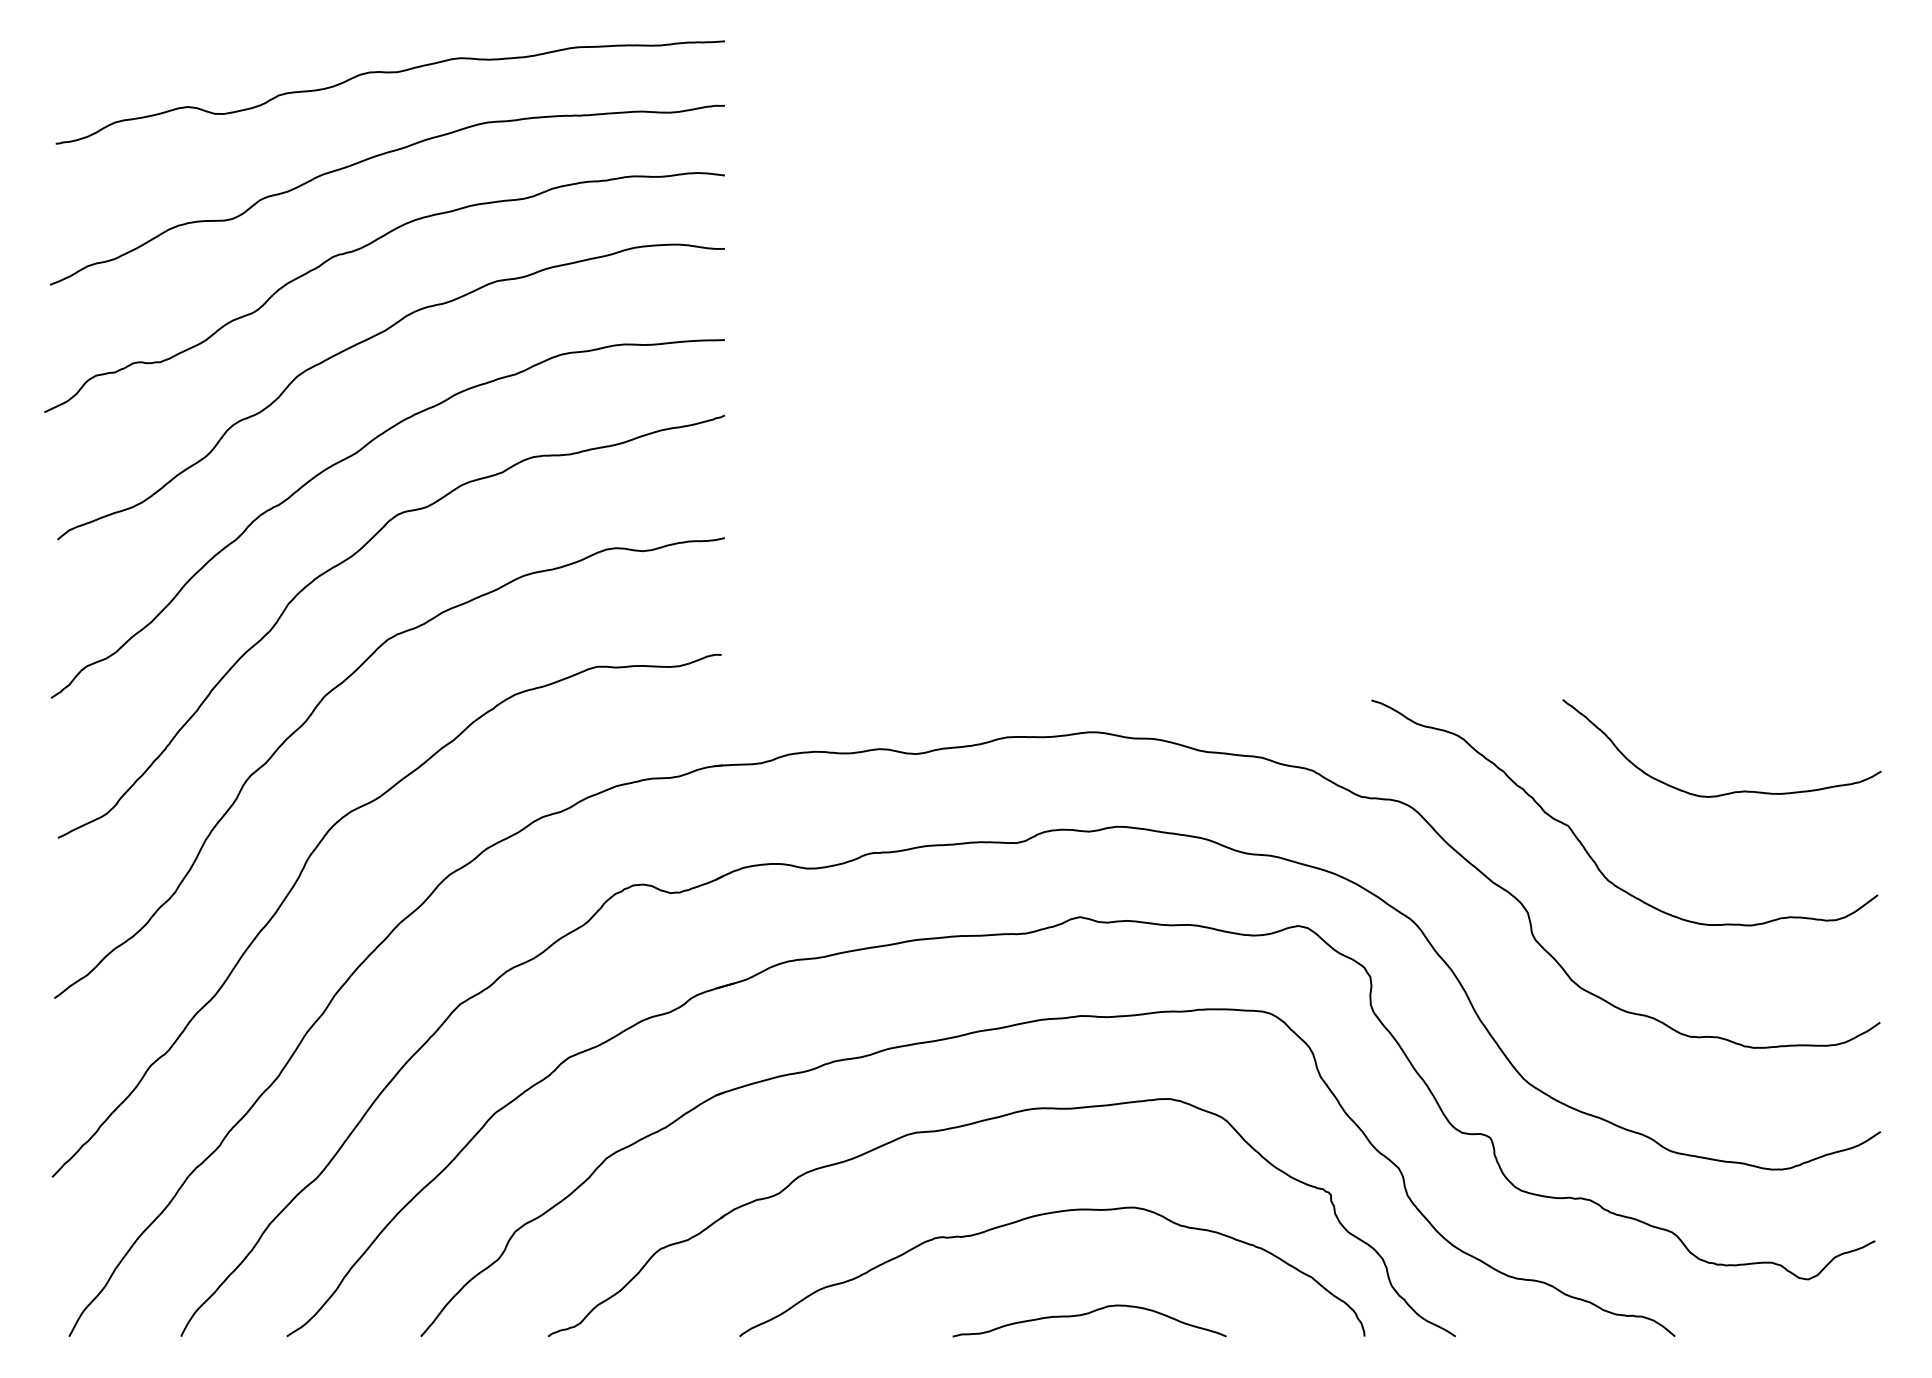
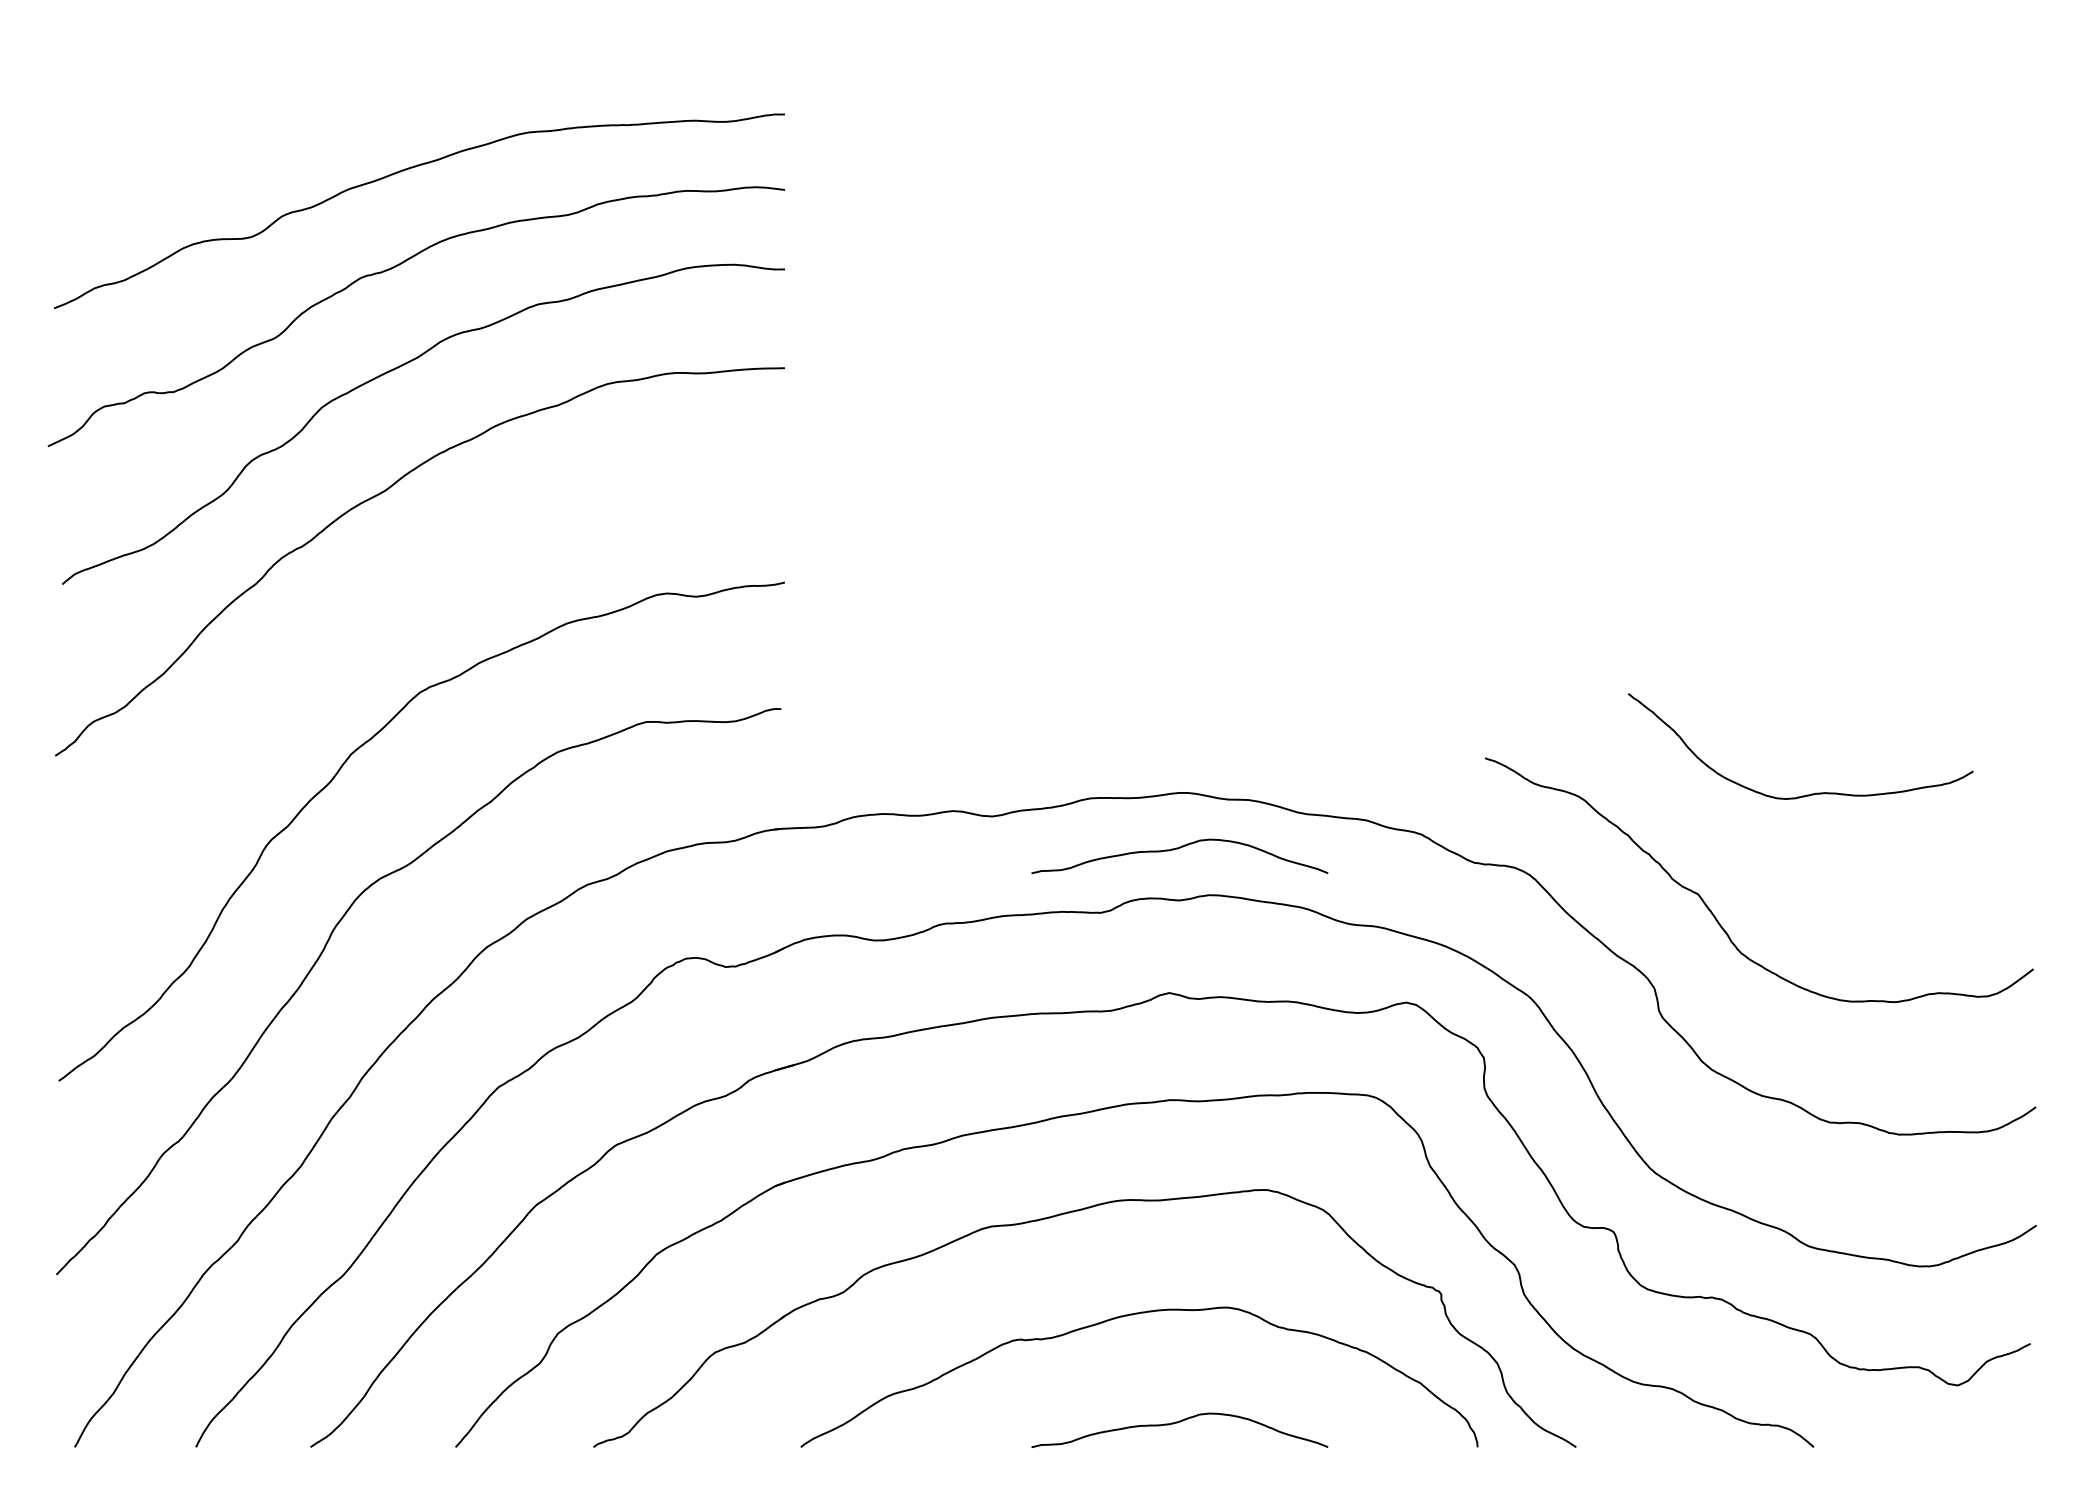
curve: (389, 73) -> (421, 79), removed
curve: (347, 560) -> (376, 606), removed
part: (1088, 784) -> (1178, 849), added
curve: (1728, 792) -> (1807, 794), moved

